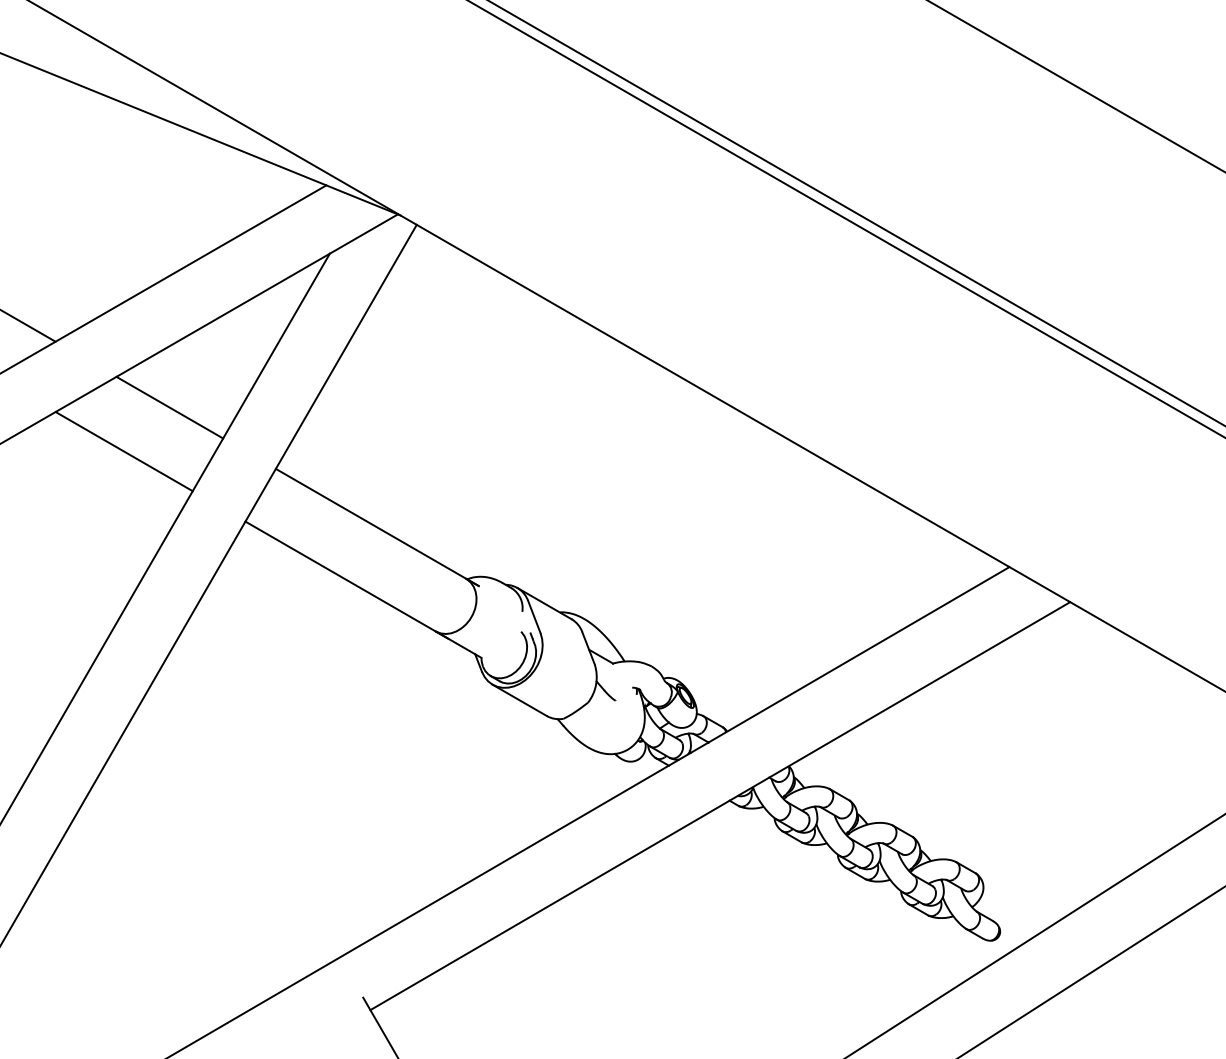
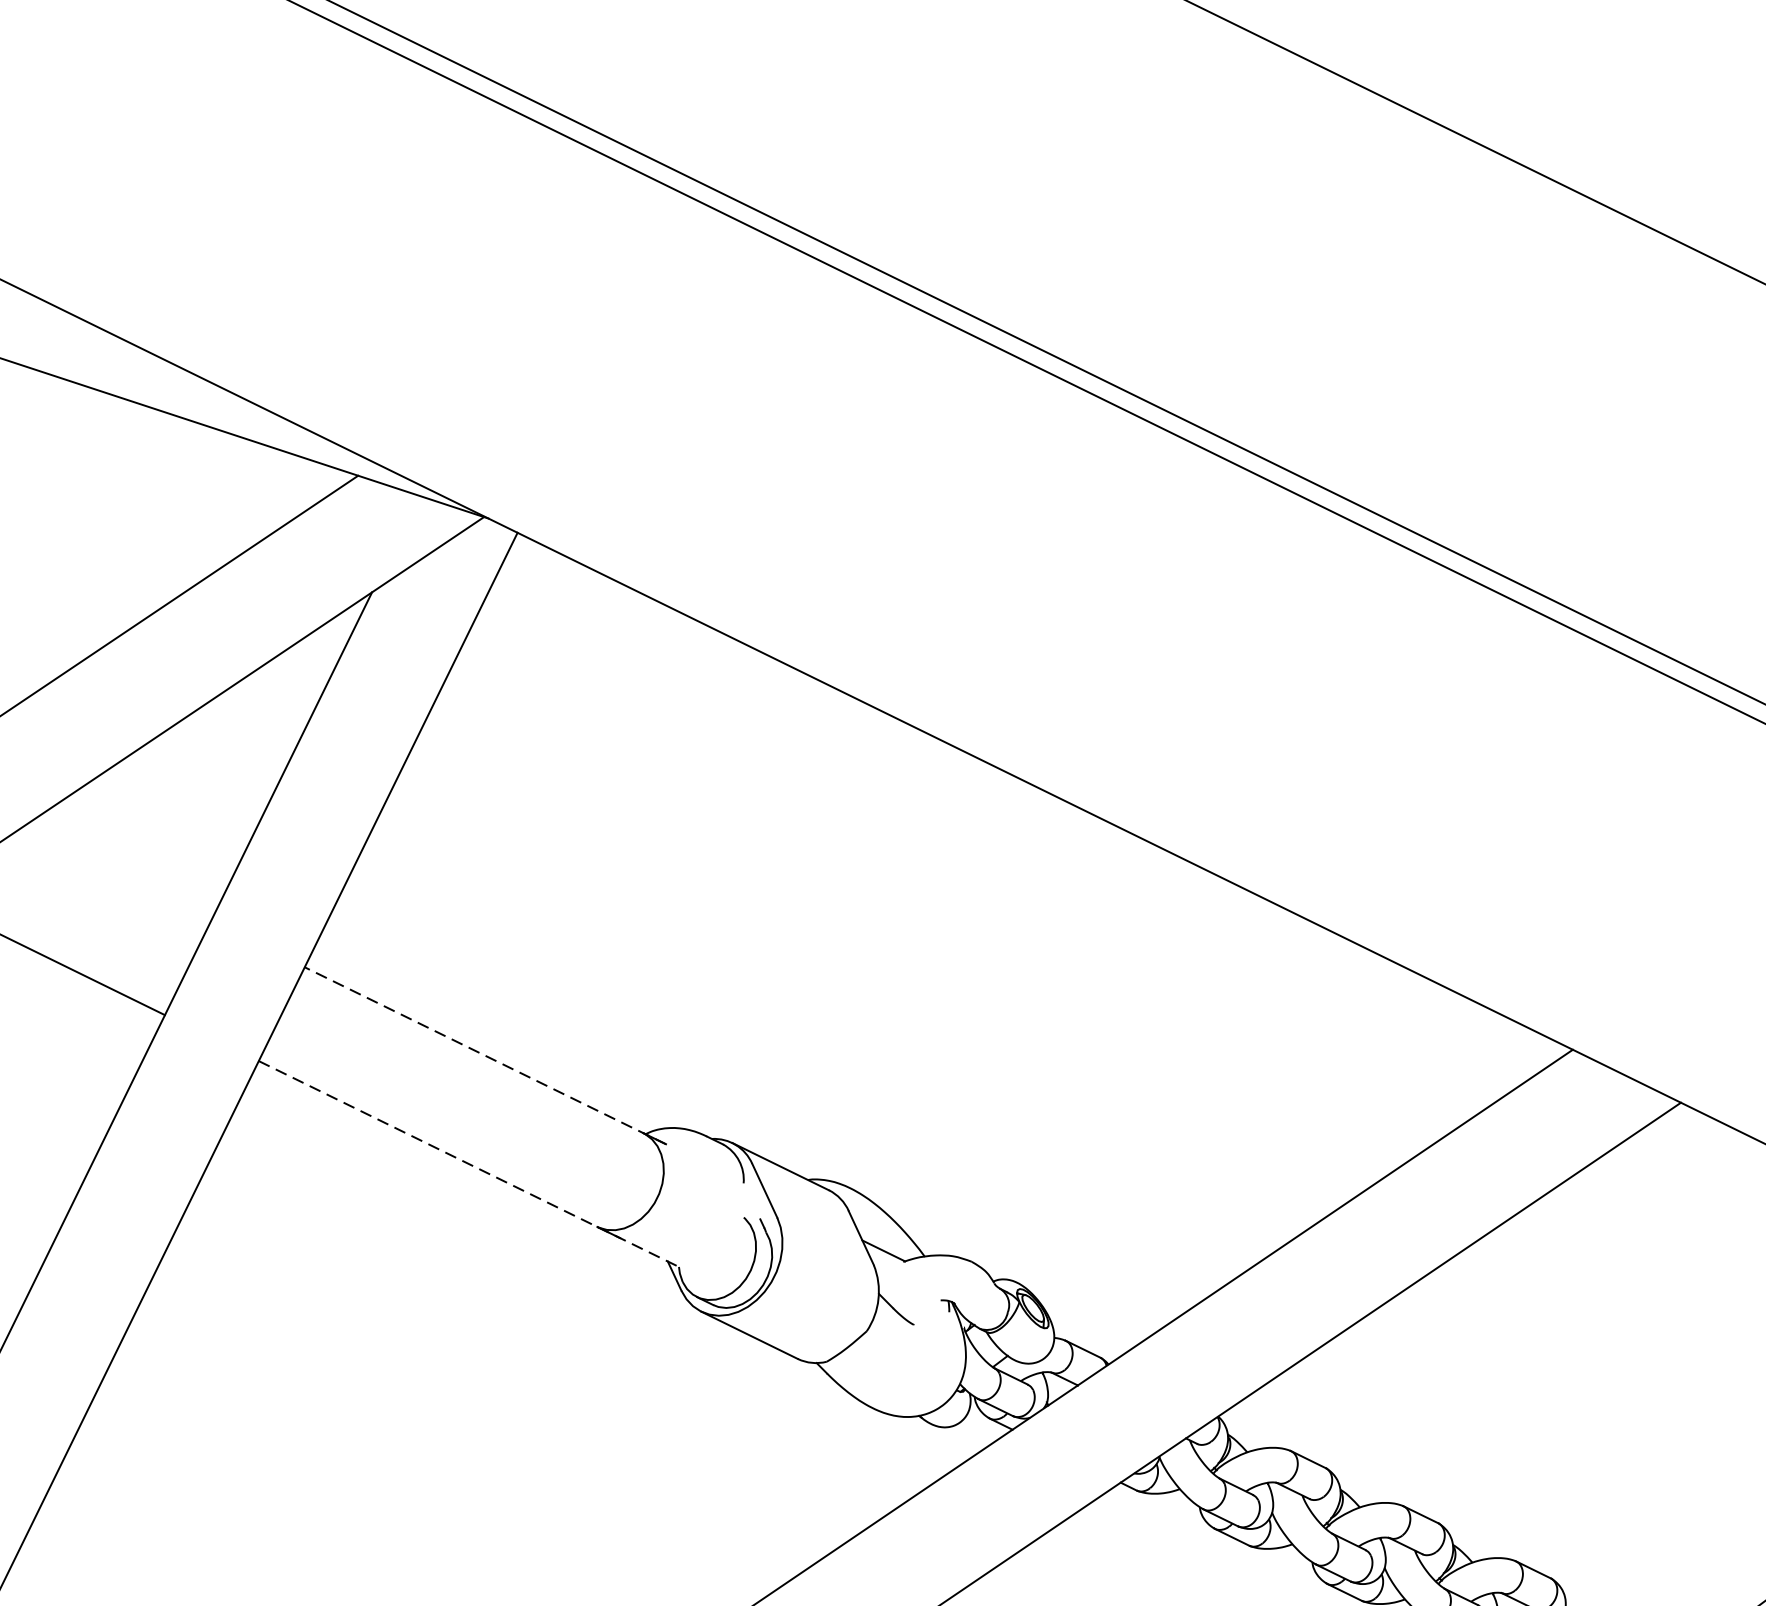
line: (169, 407) -> (115, 874), removed
line: (376, 527) -> (483, 1055), solid -> dashed
line: (363, 589) -> (468, 1163), solid -> dashed

